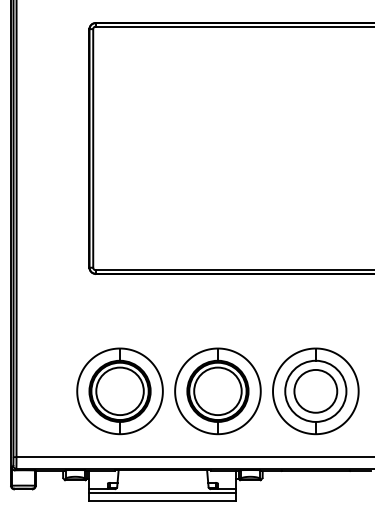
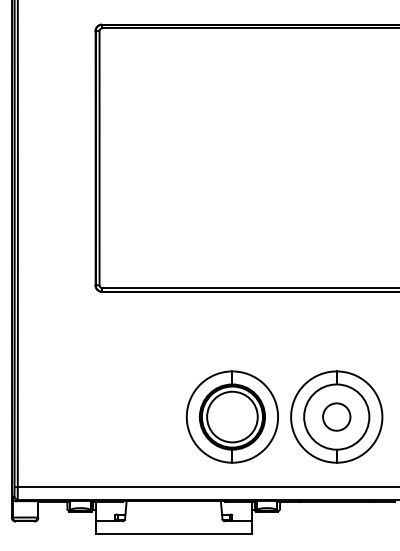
circle: (315, 390) -> (336, 416), size x0.6
part: (119, 391) -> (127, 417), removed
line: (162, 492) -> (173, 524), removed

